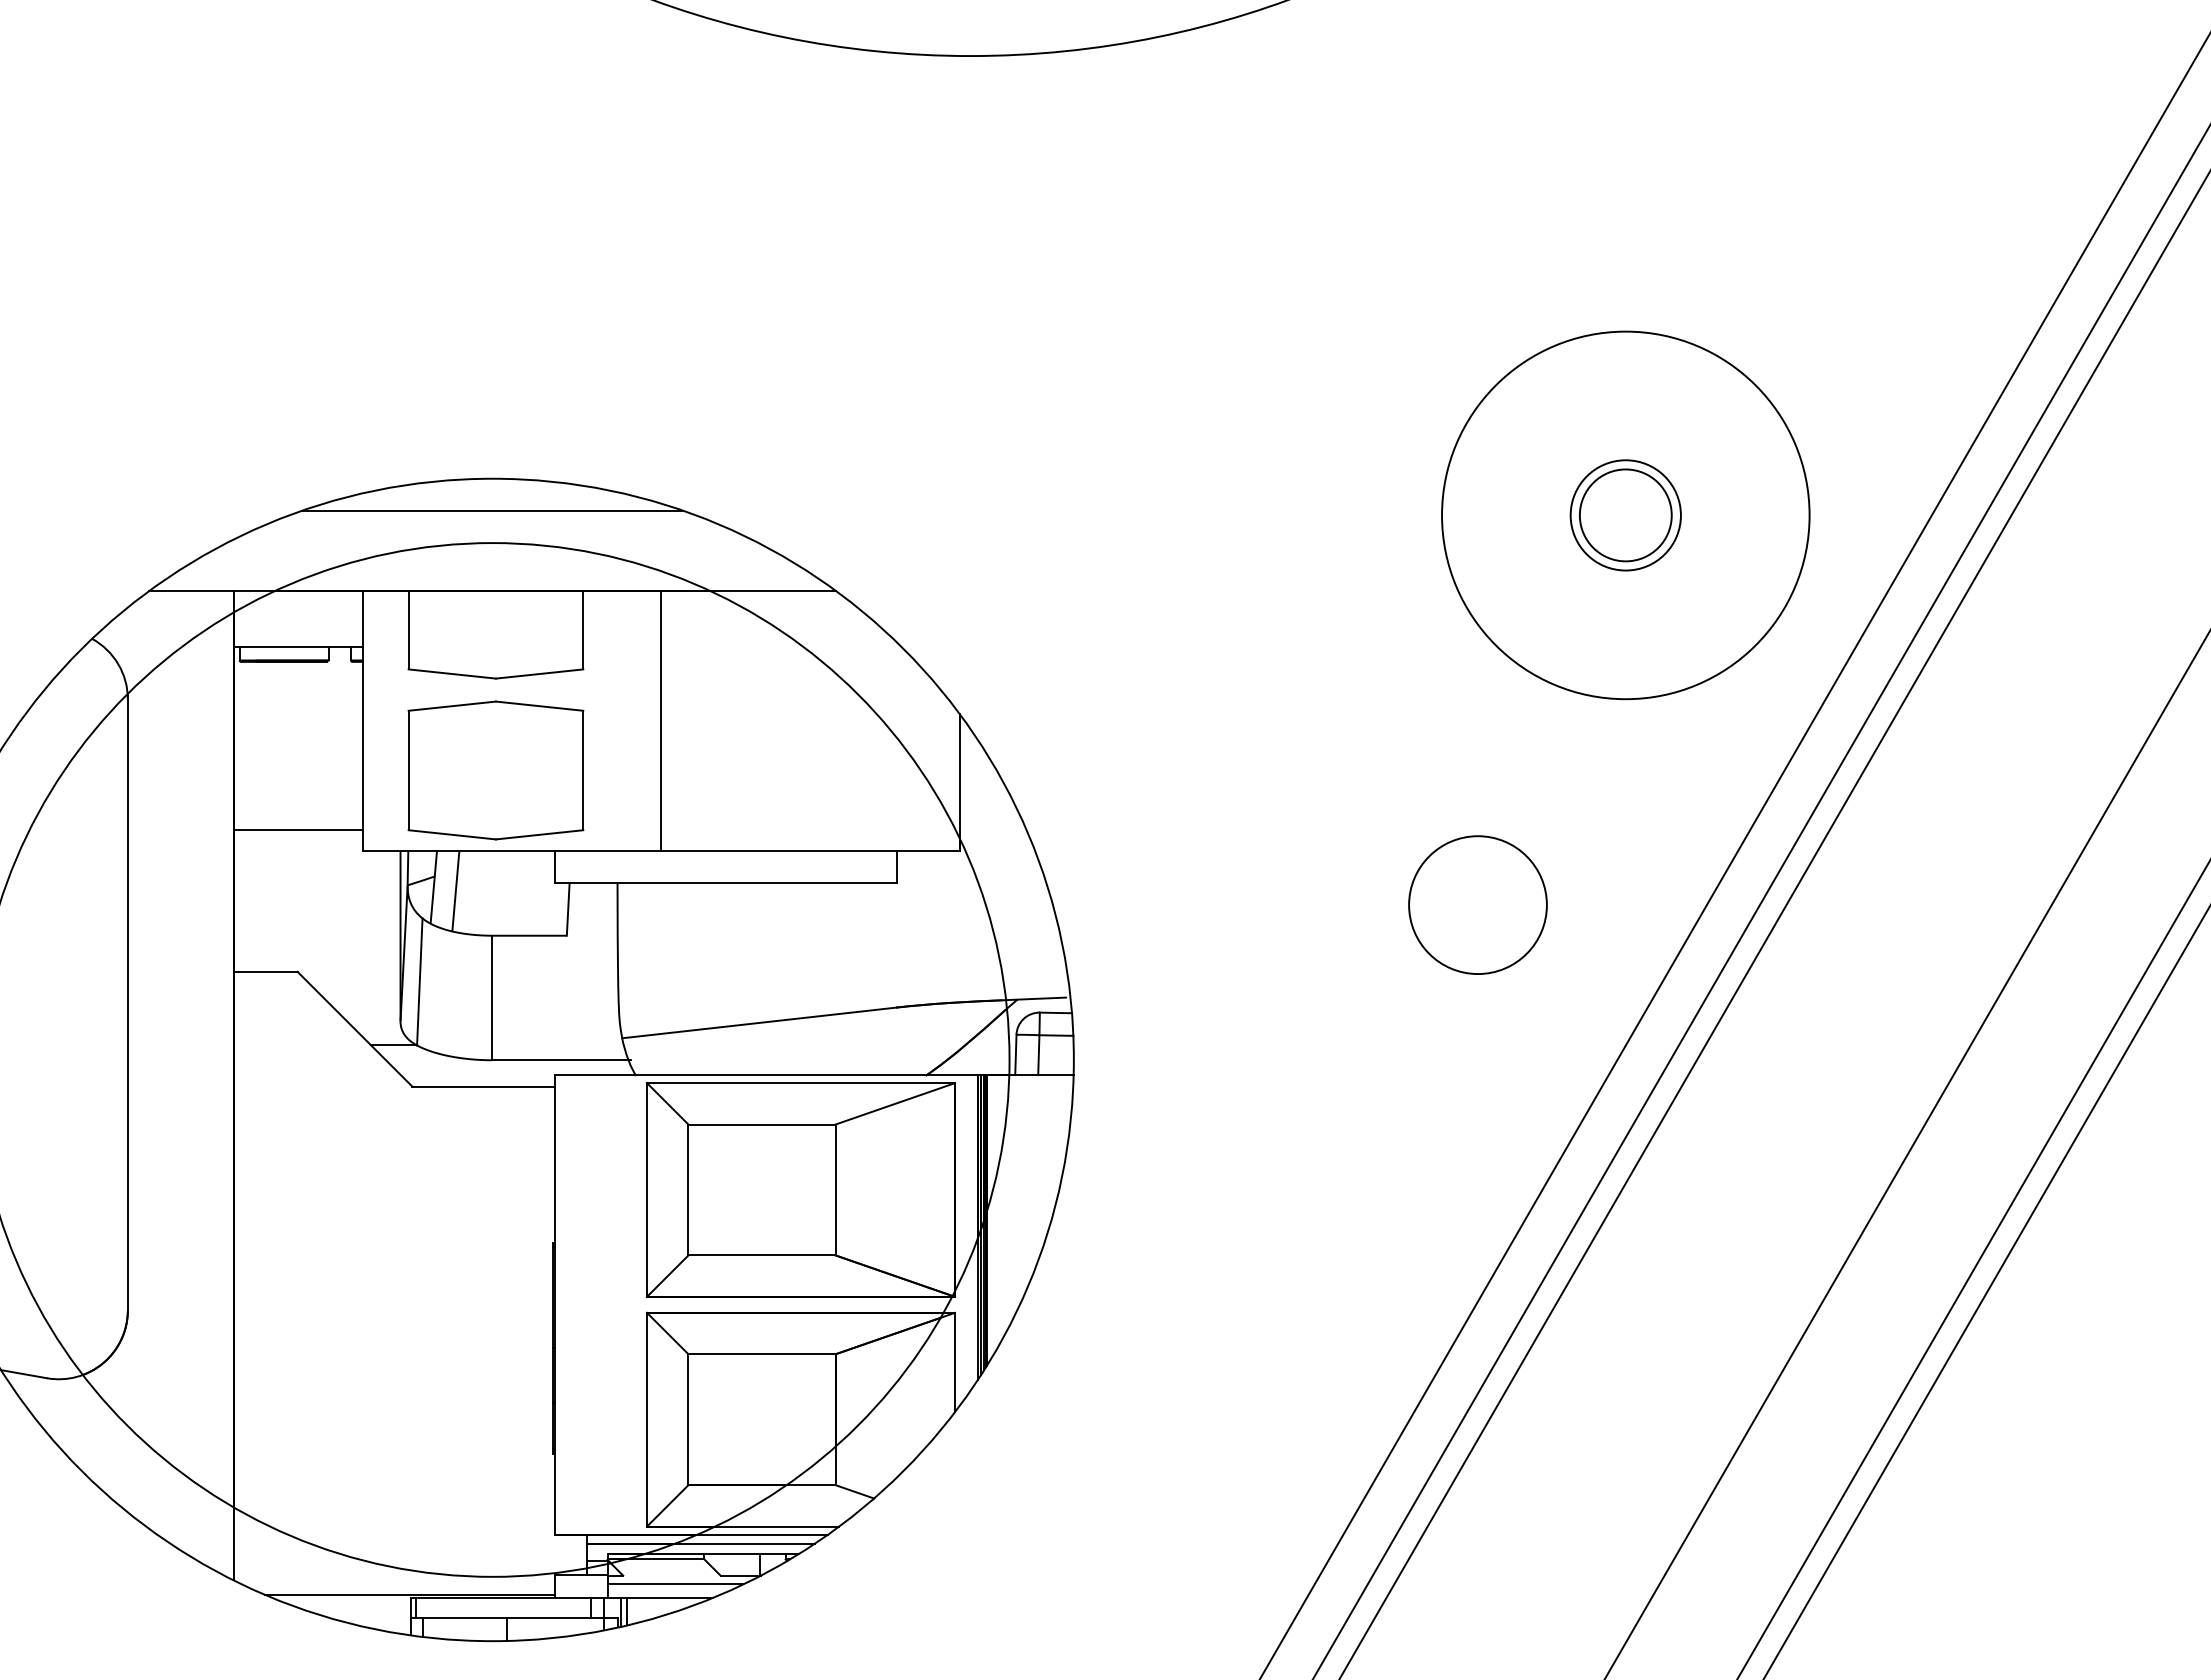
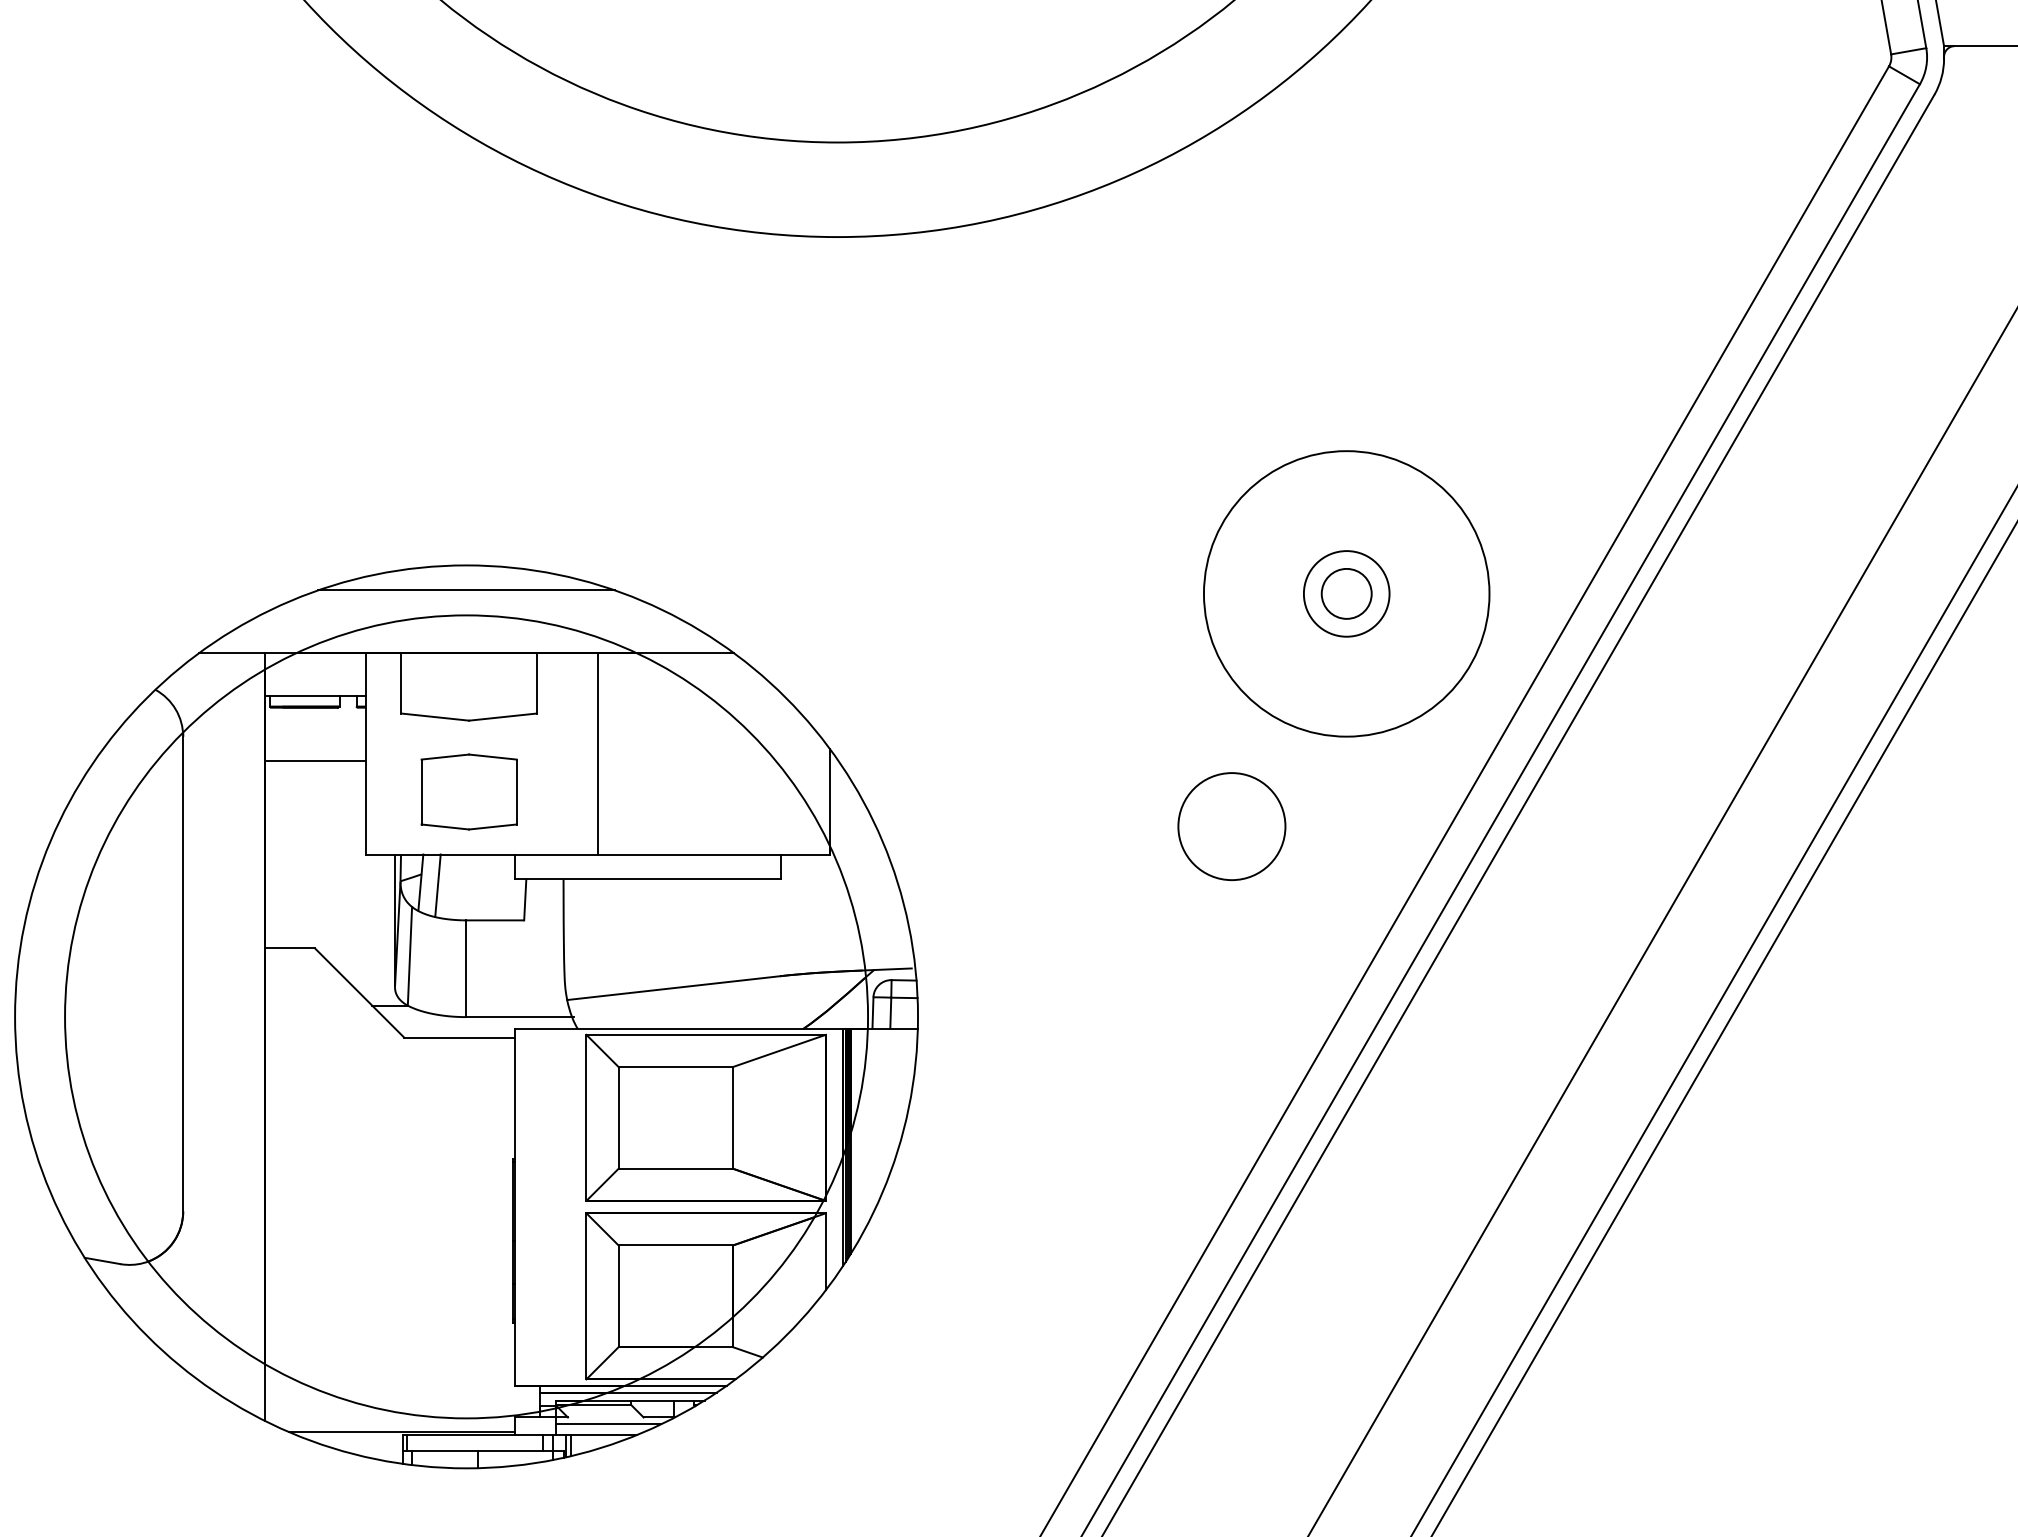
circle: (1625, 514) -> (1346, 593), size x0.7
part: (495, 769) -> (468, 791), size x0.7
line: (298, 830) -> (315, 761), moved
circle: (1477, 904) -> (1231, 826), moved

